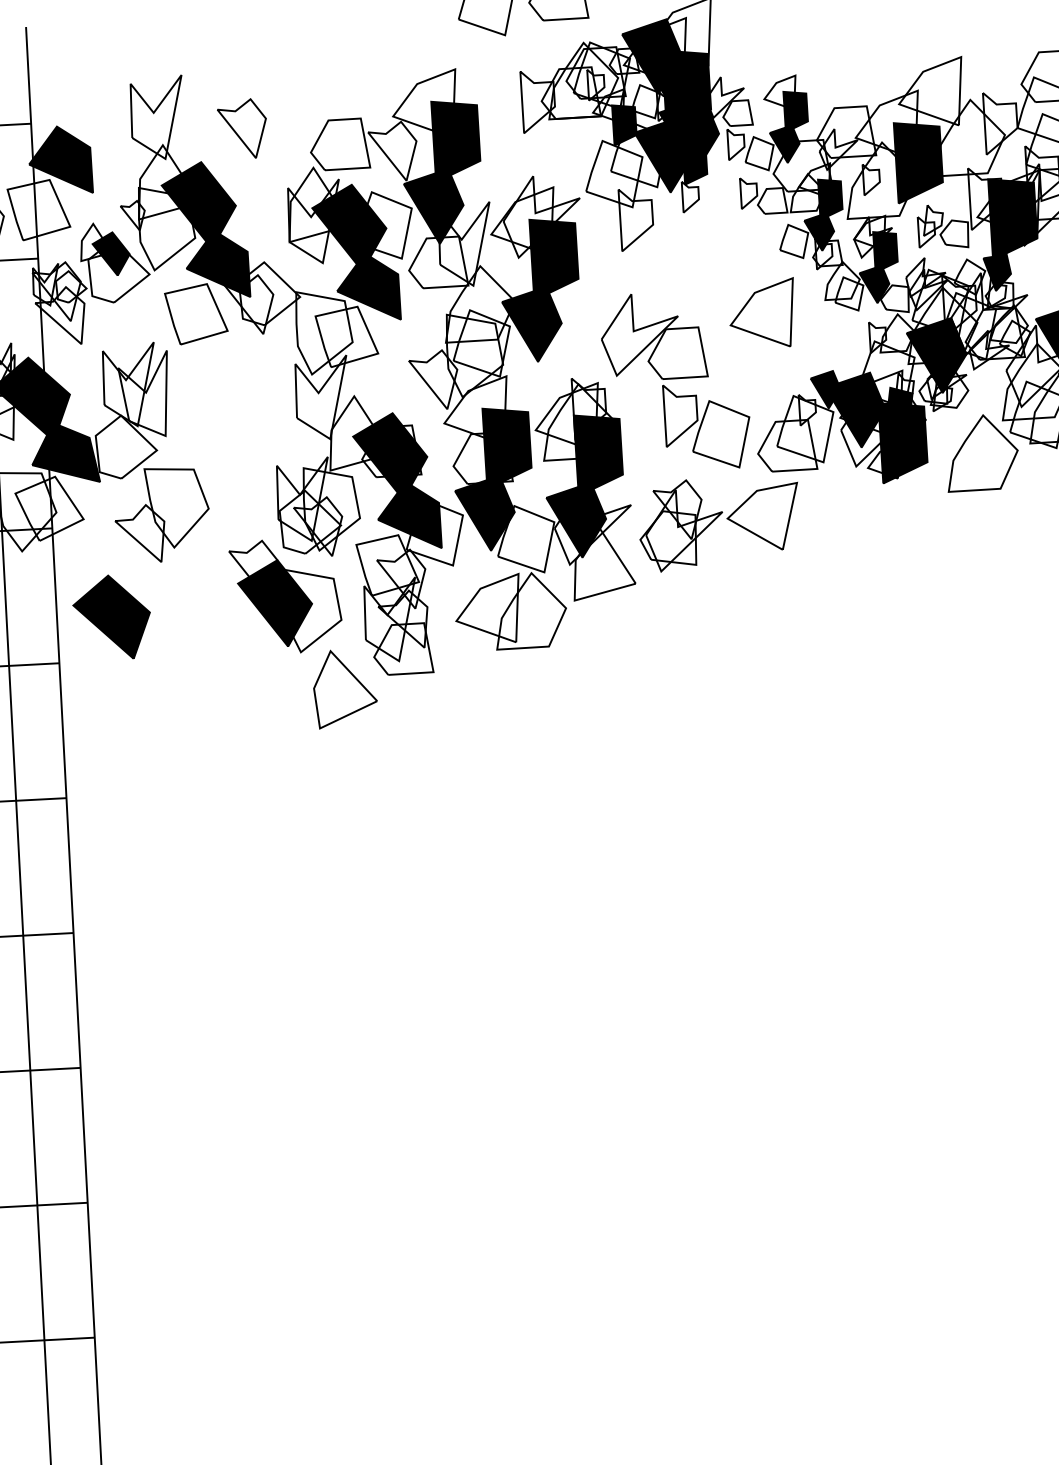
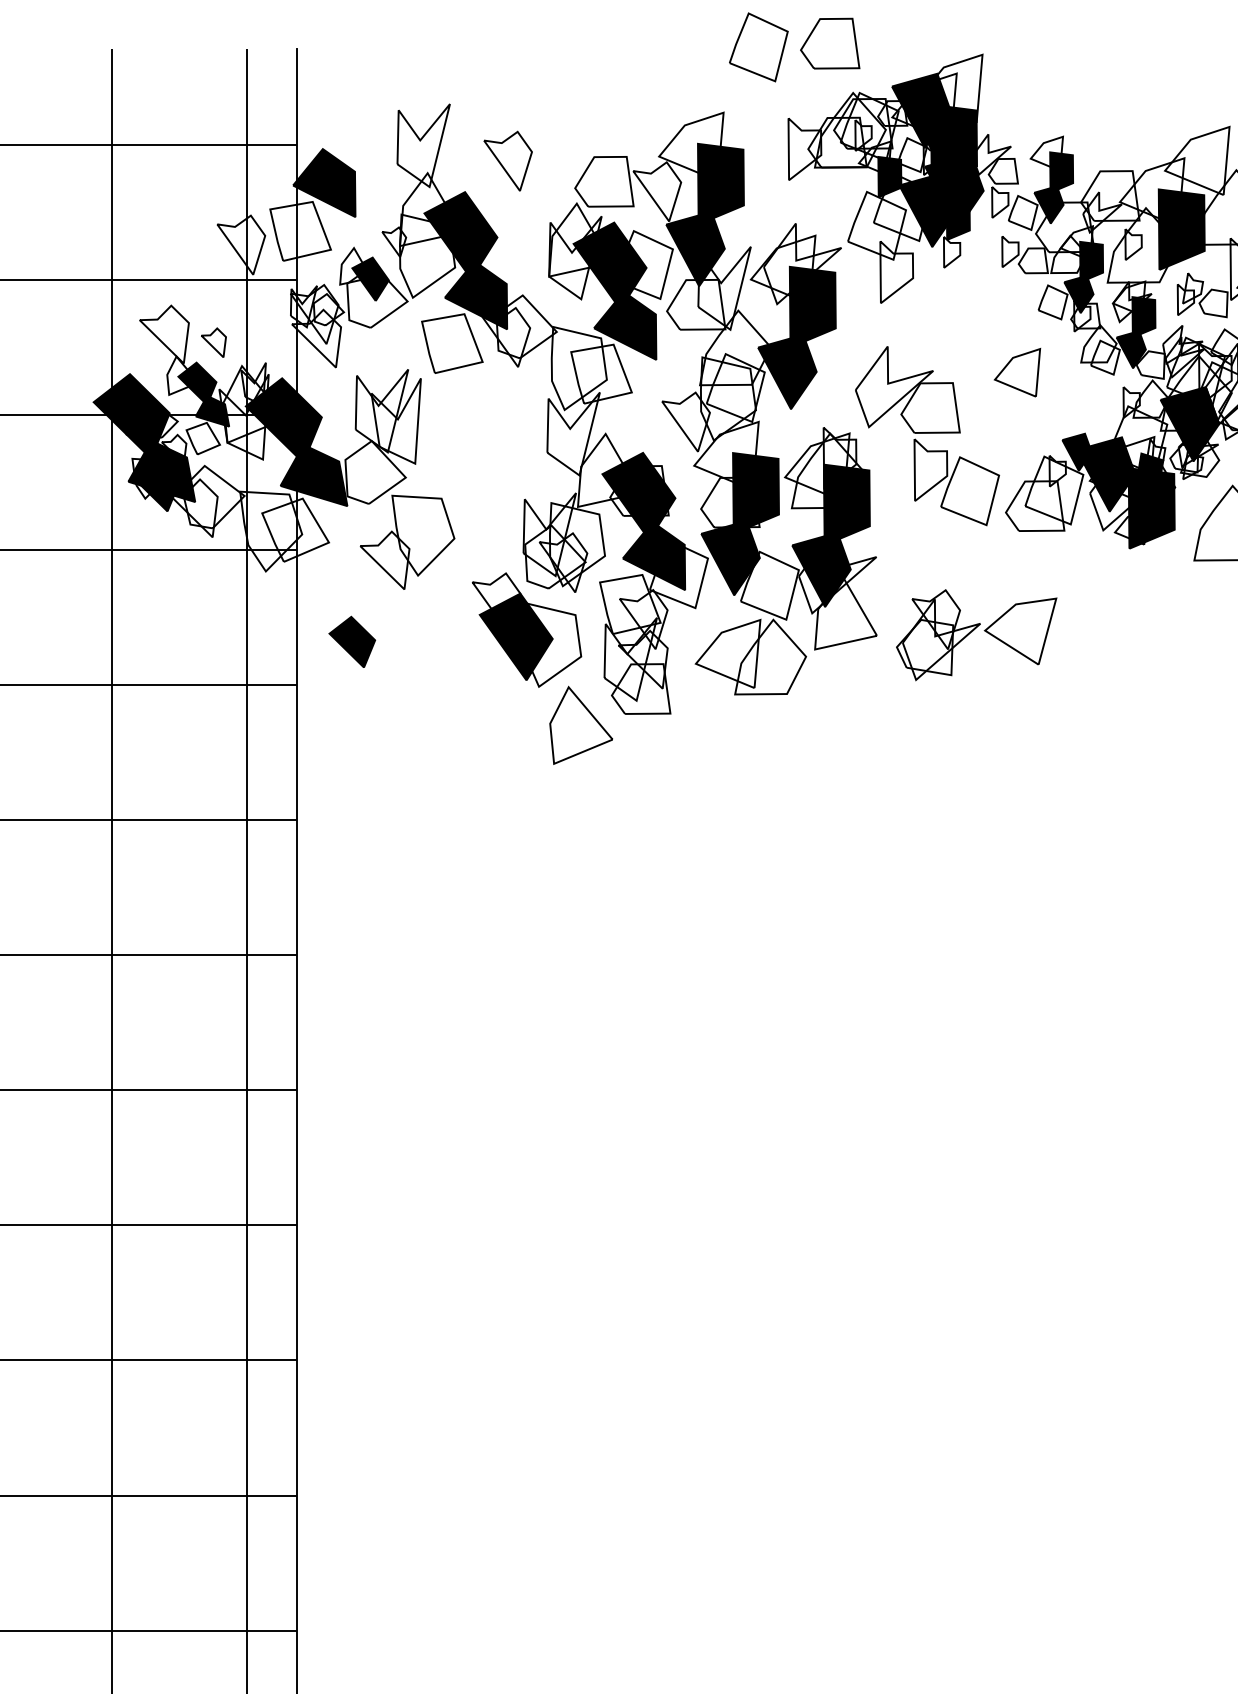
part: (762, 313) -> (1017, 372), size x0.7
part: (719, 523) -> (976, 635), moved
part: (112, 616) -> (352, 641), size x0.6

